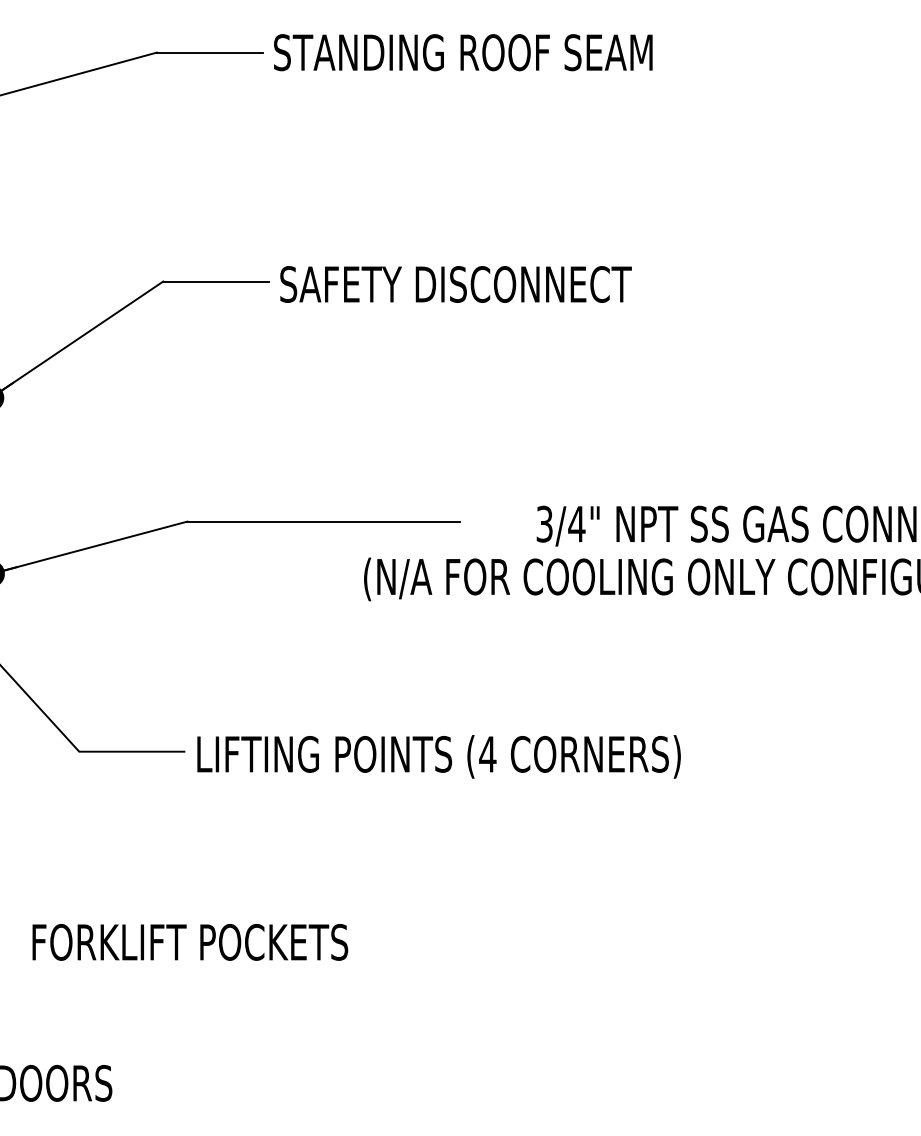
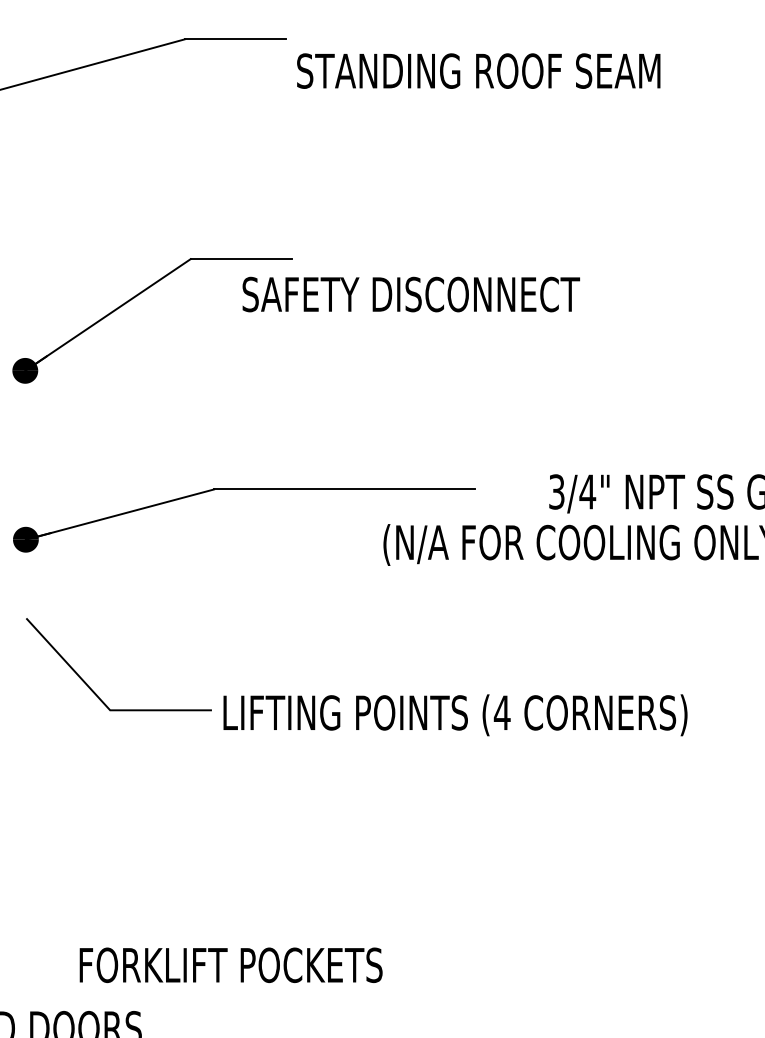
text: (463, 52) -> (478, 70), moved
text: (455, 284) -> (410, 294), moved
text: (190, 942) -> (231, 965), moved

